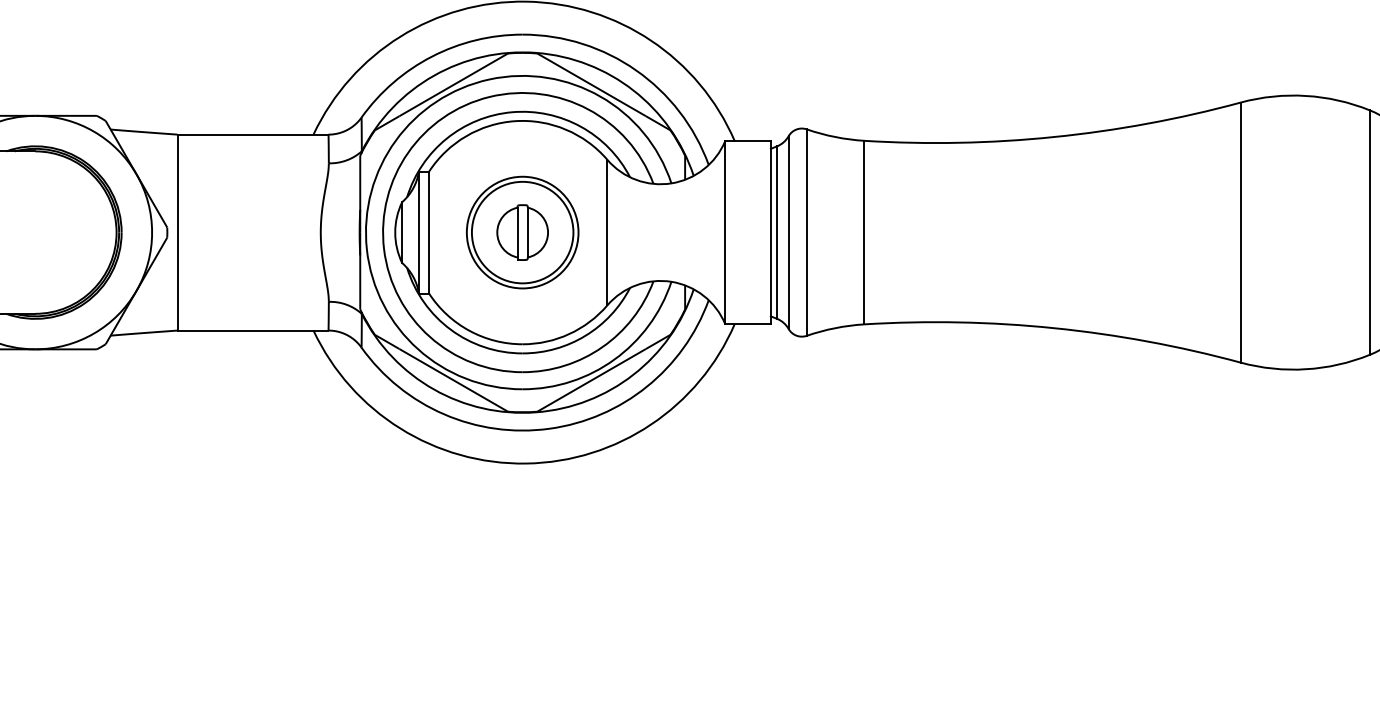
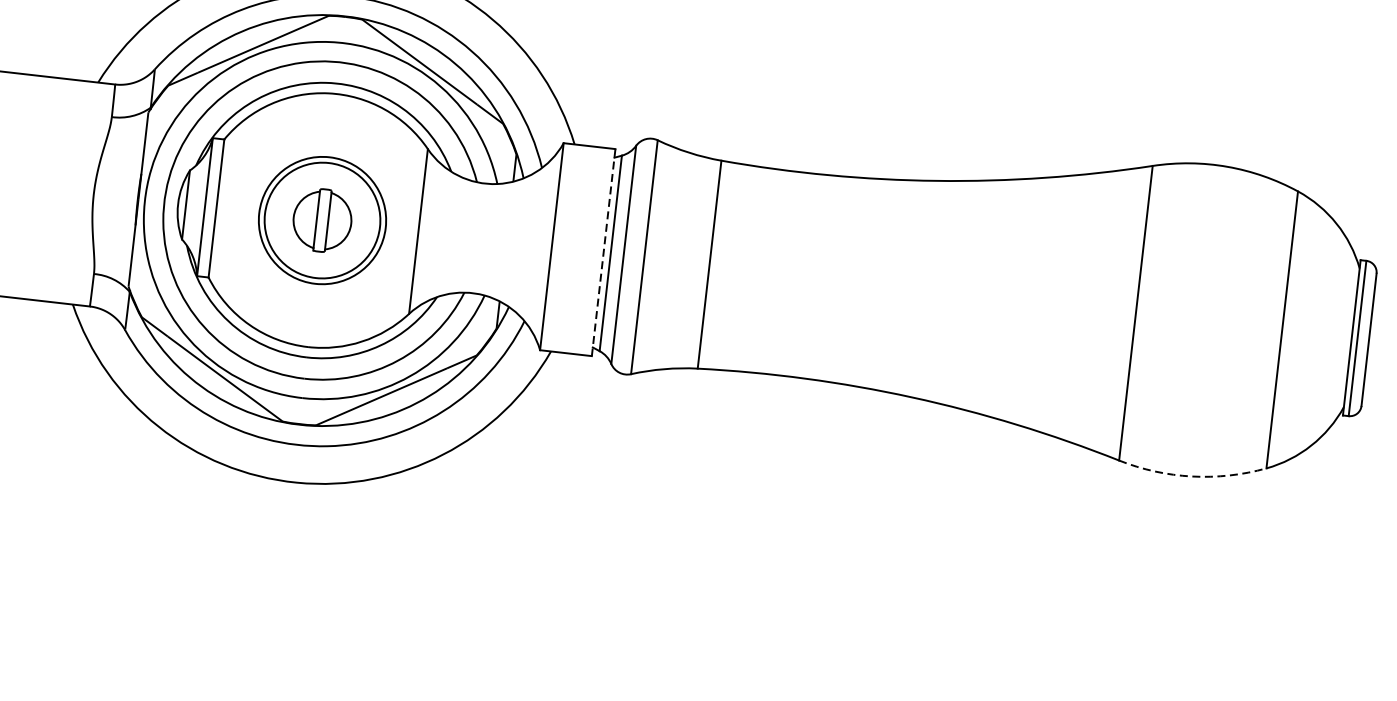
line: (770, 233) -> (603, 253), solid -> dashed
arc: (1305, 369) -> (1191, 476), solid -> dashed

